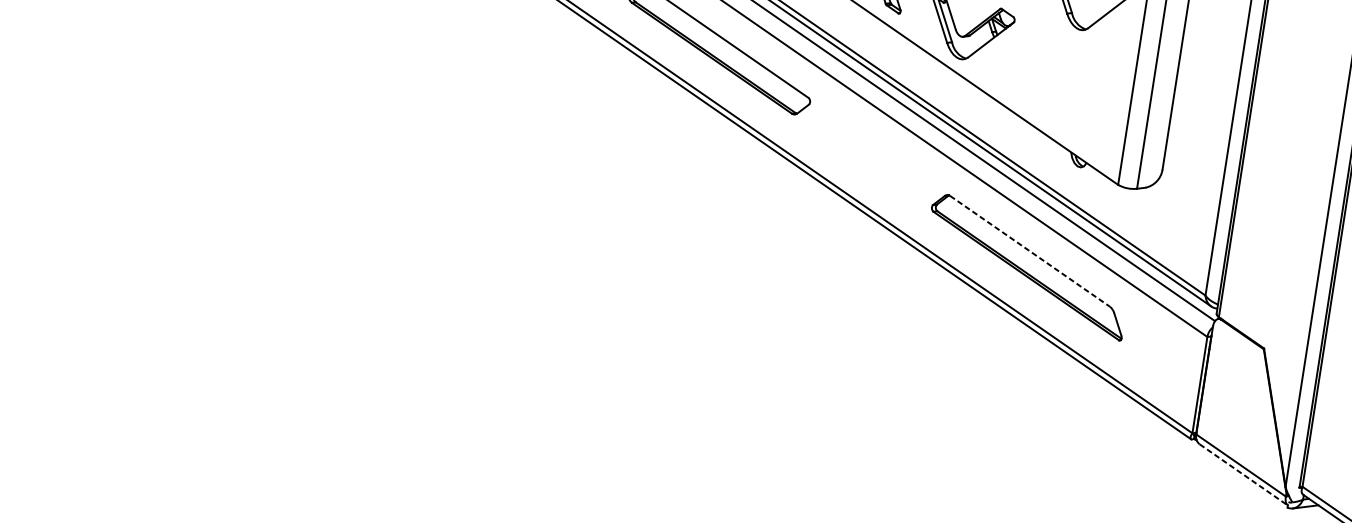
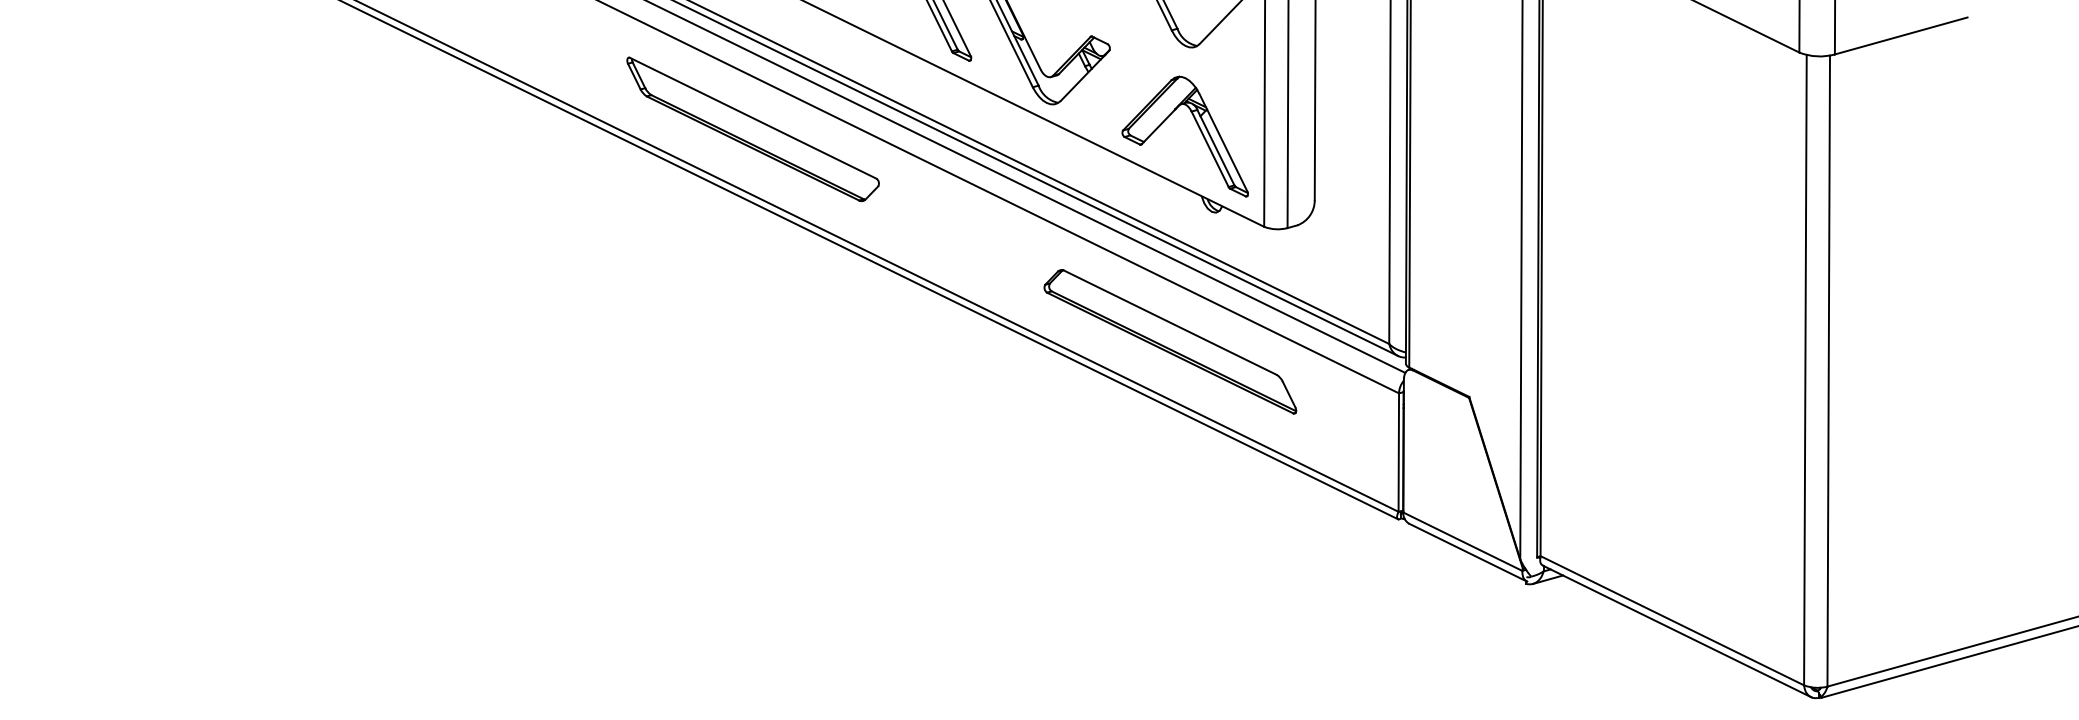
part: (1076, 96) -> (1198, 128), added
line: (1030, 251) -> (1170, 322), dashed -> solid
line: (1244, 474) -> (1468, 552), dashed -> solid

